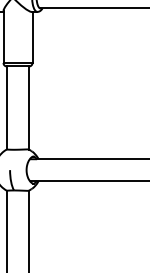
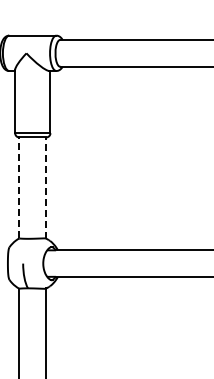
line: (7, 107) -> (19, 187), solid -> dashed
line: (29, 108) -> (46, 188), solid -> dashed

